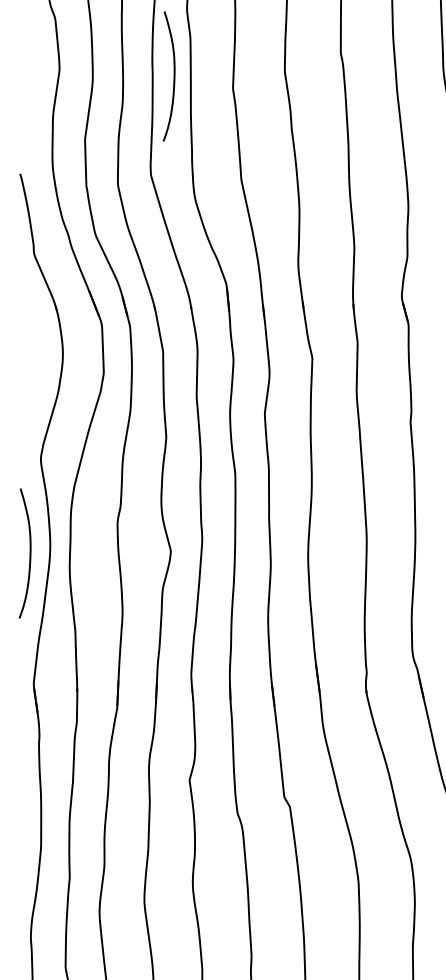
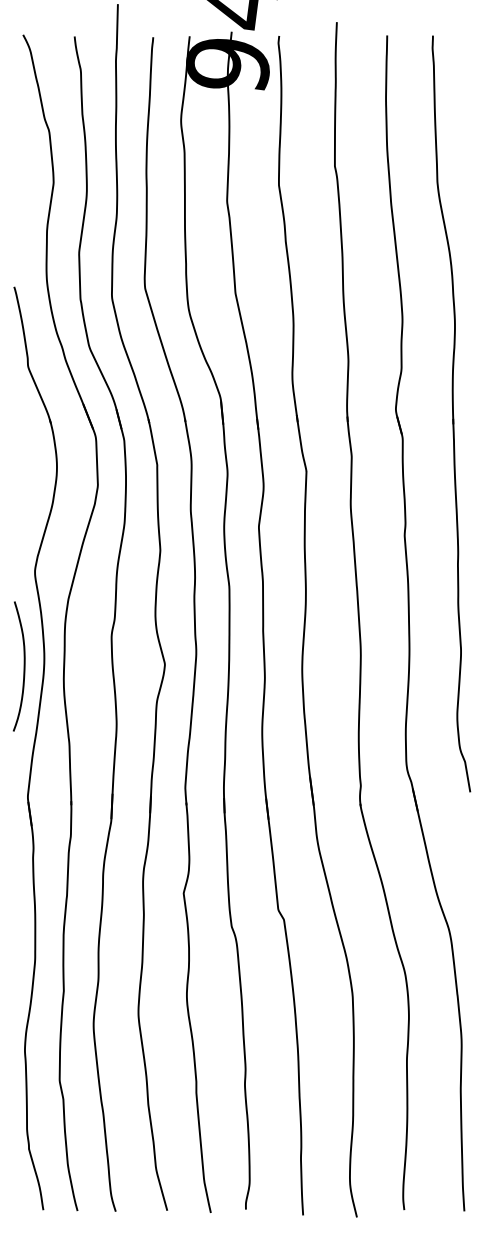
curve: (173, 76) -> (167, 189), removed

